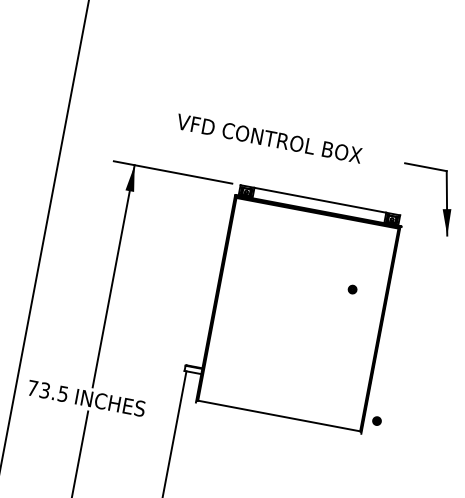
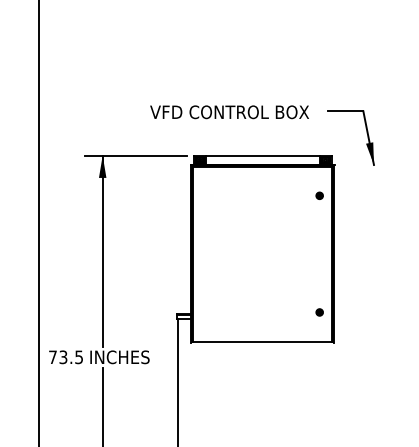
text: (269, 138) -> (229, 112), moved
part: (352, 289) -> (319, 195), moved
part: (376, 421) -> (319, 312), moved

